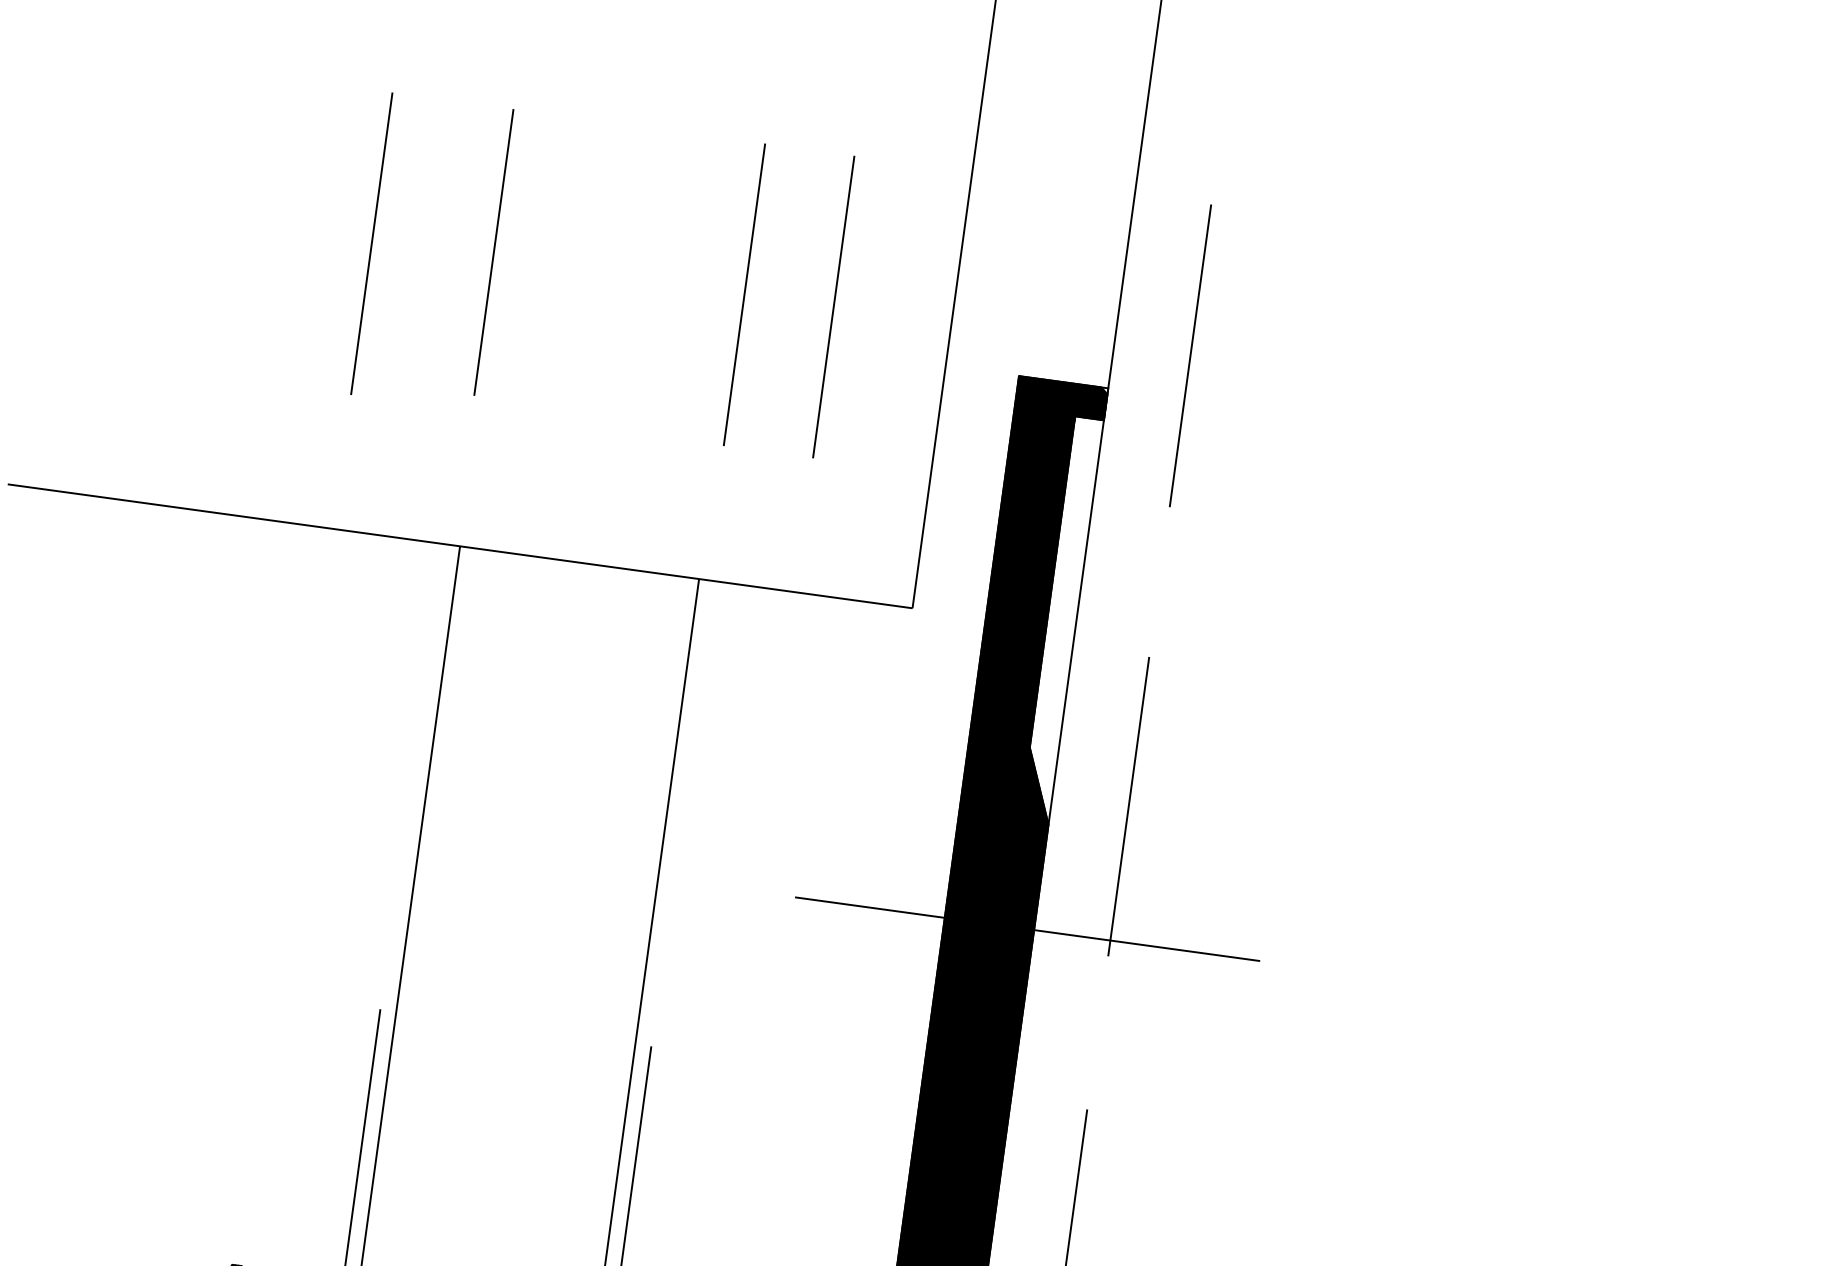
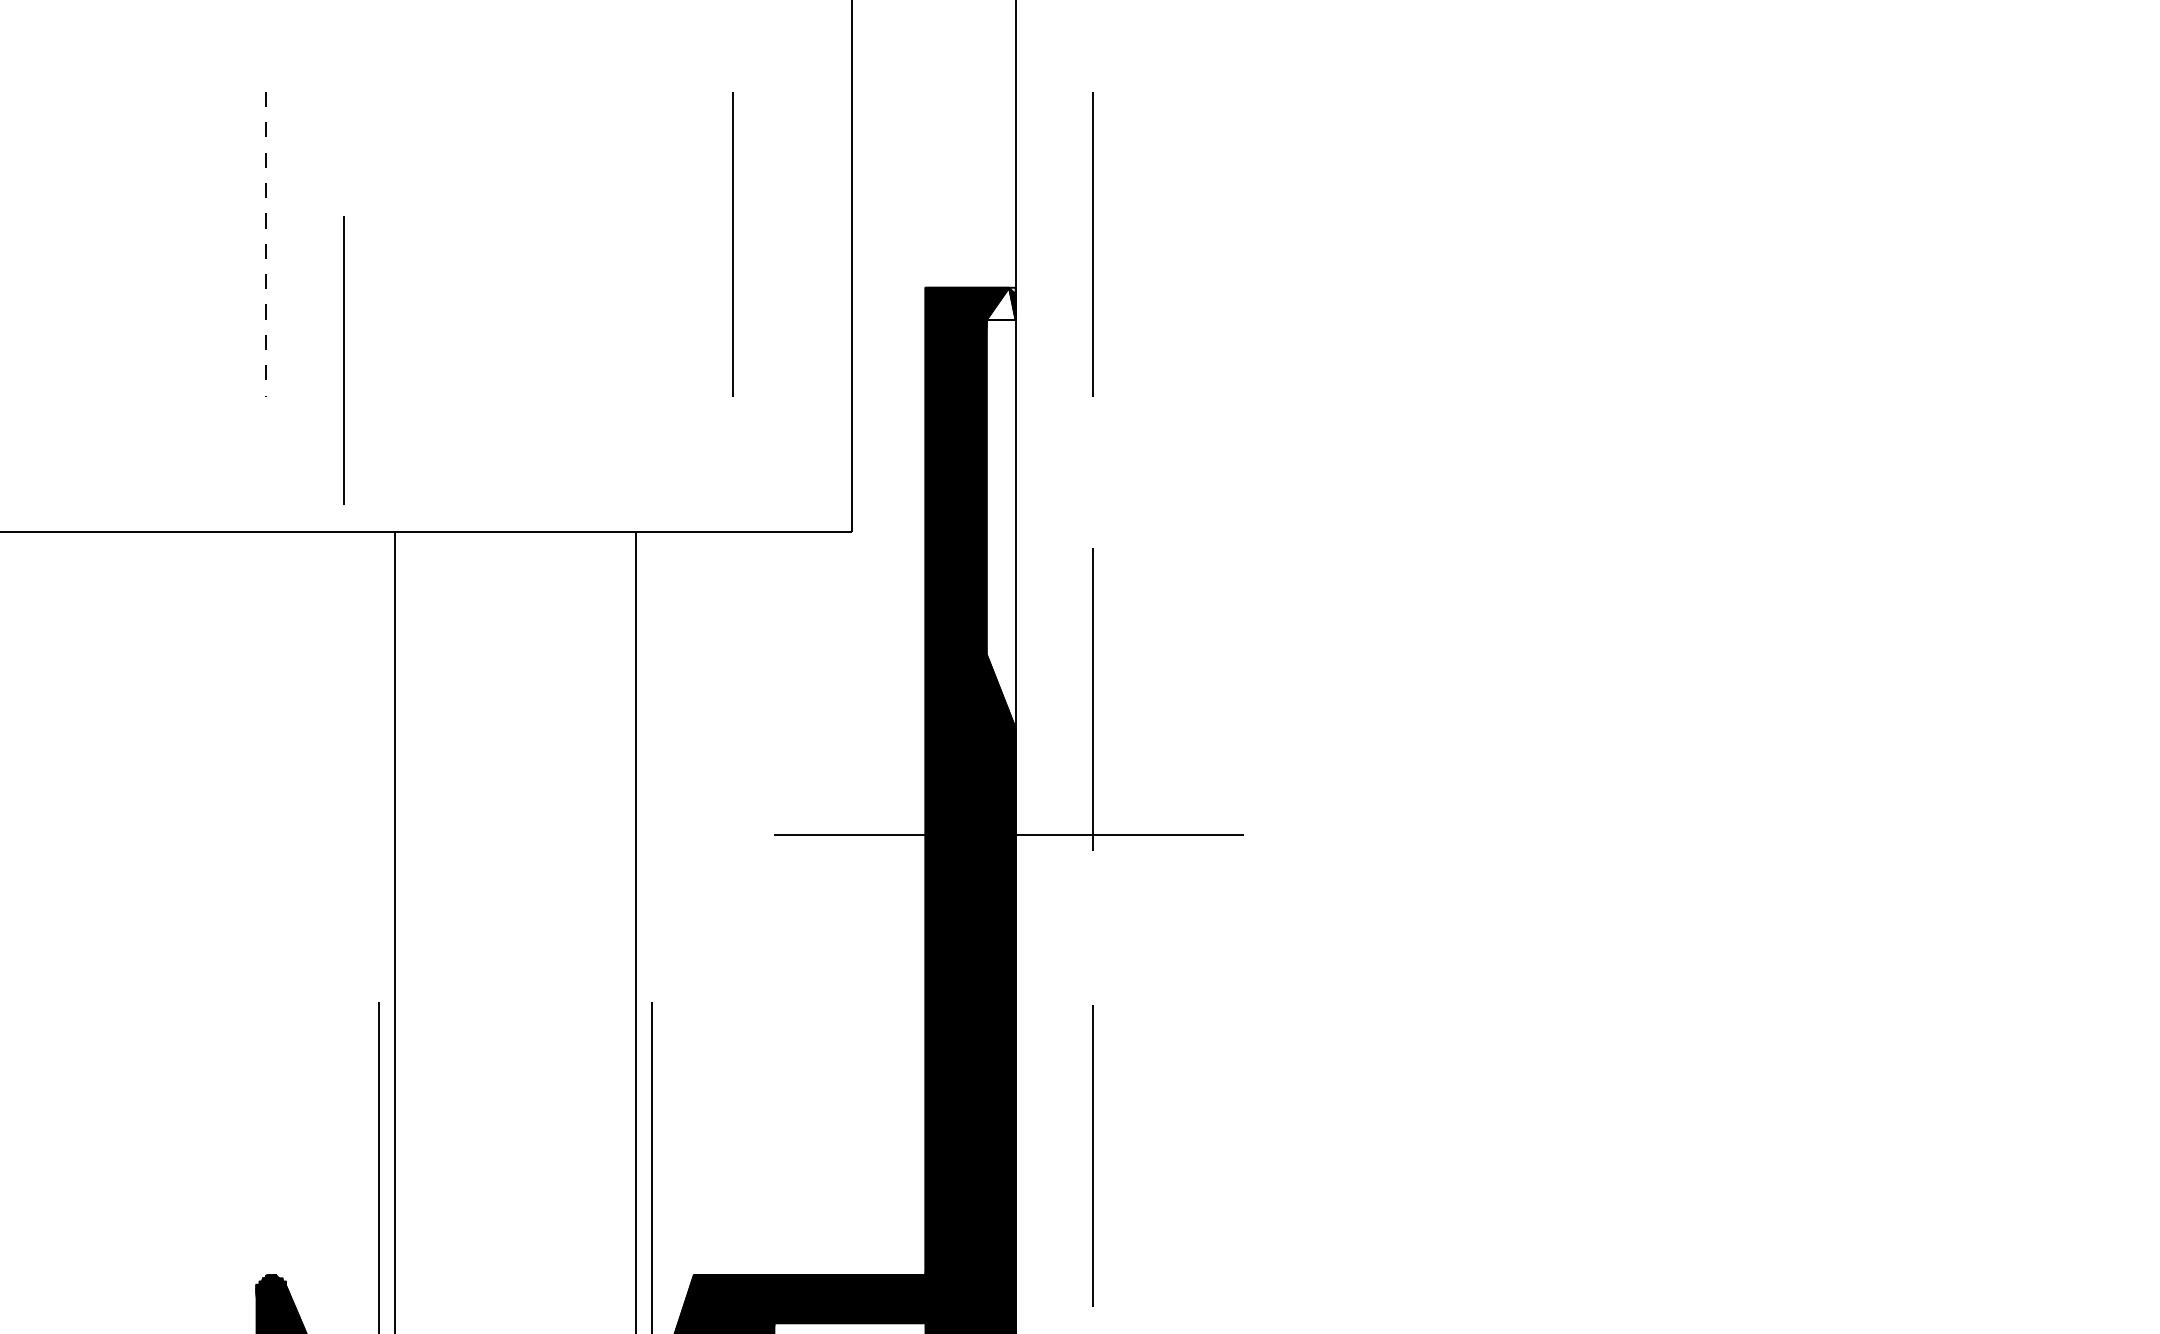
line: (371, 243) -> (266, 244), solid -> dashed
line: (492, 252) -> (343, 360), moved
line: (744, 294) -> (642, 244), removed
fill: (1091, 401) -> (1000, 303), removed

